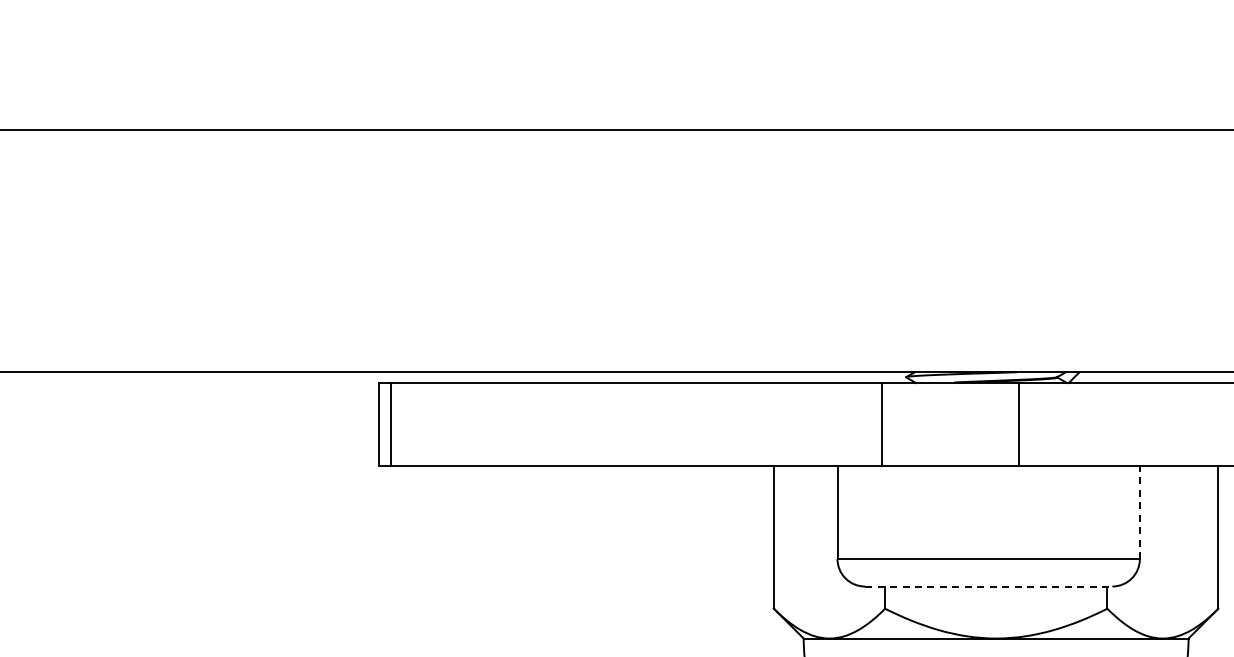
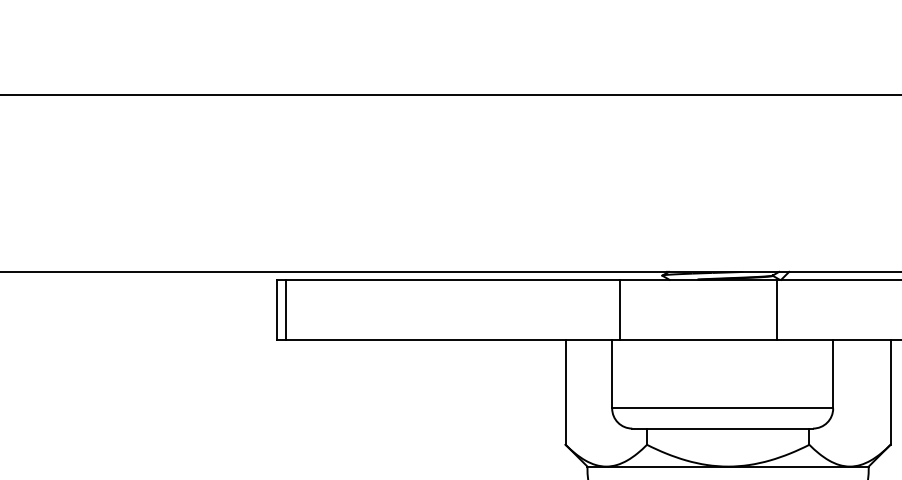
line: (881, 424) -> (619, 310), moved
line: (1018, 424) -> (776, 310), moved
line: (1139, 512) -> (832, 374), dashed -> solid
line: (988, 586) -> (722, 428), dashed -> solid

